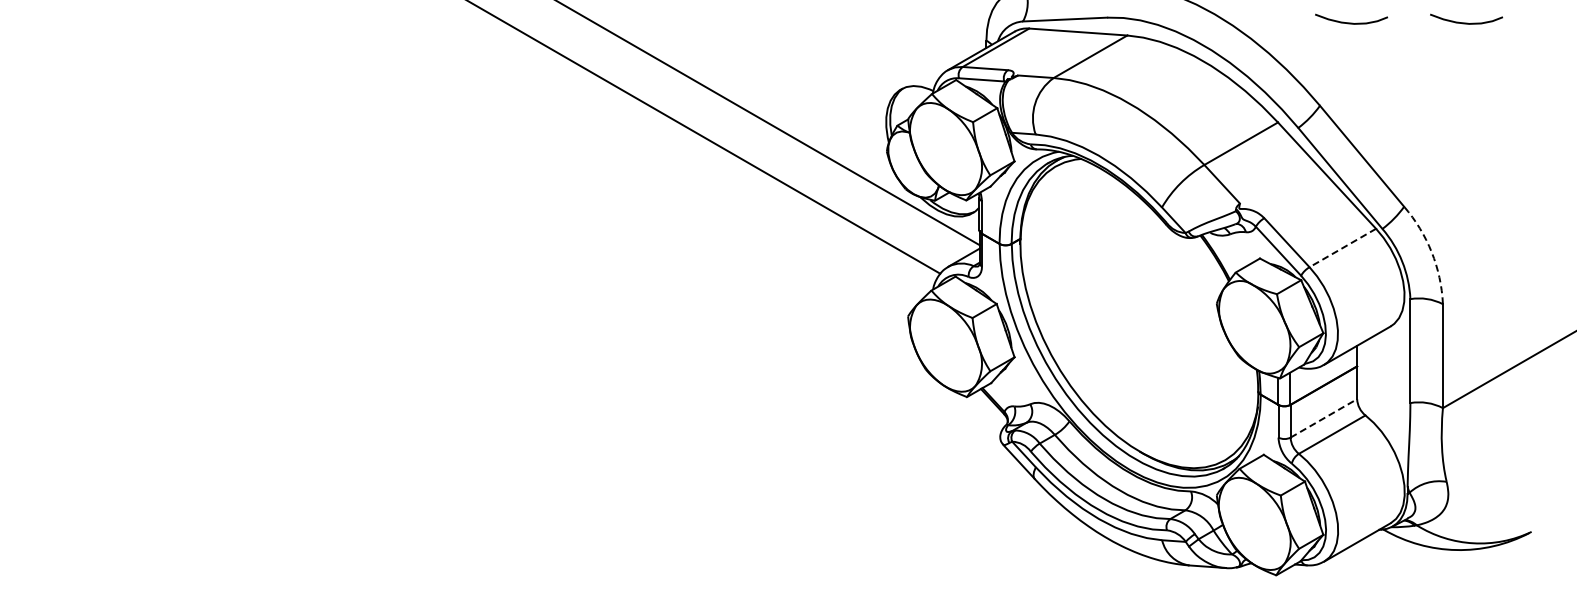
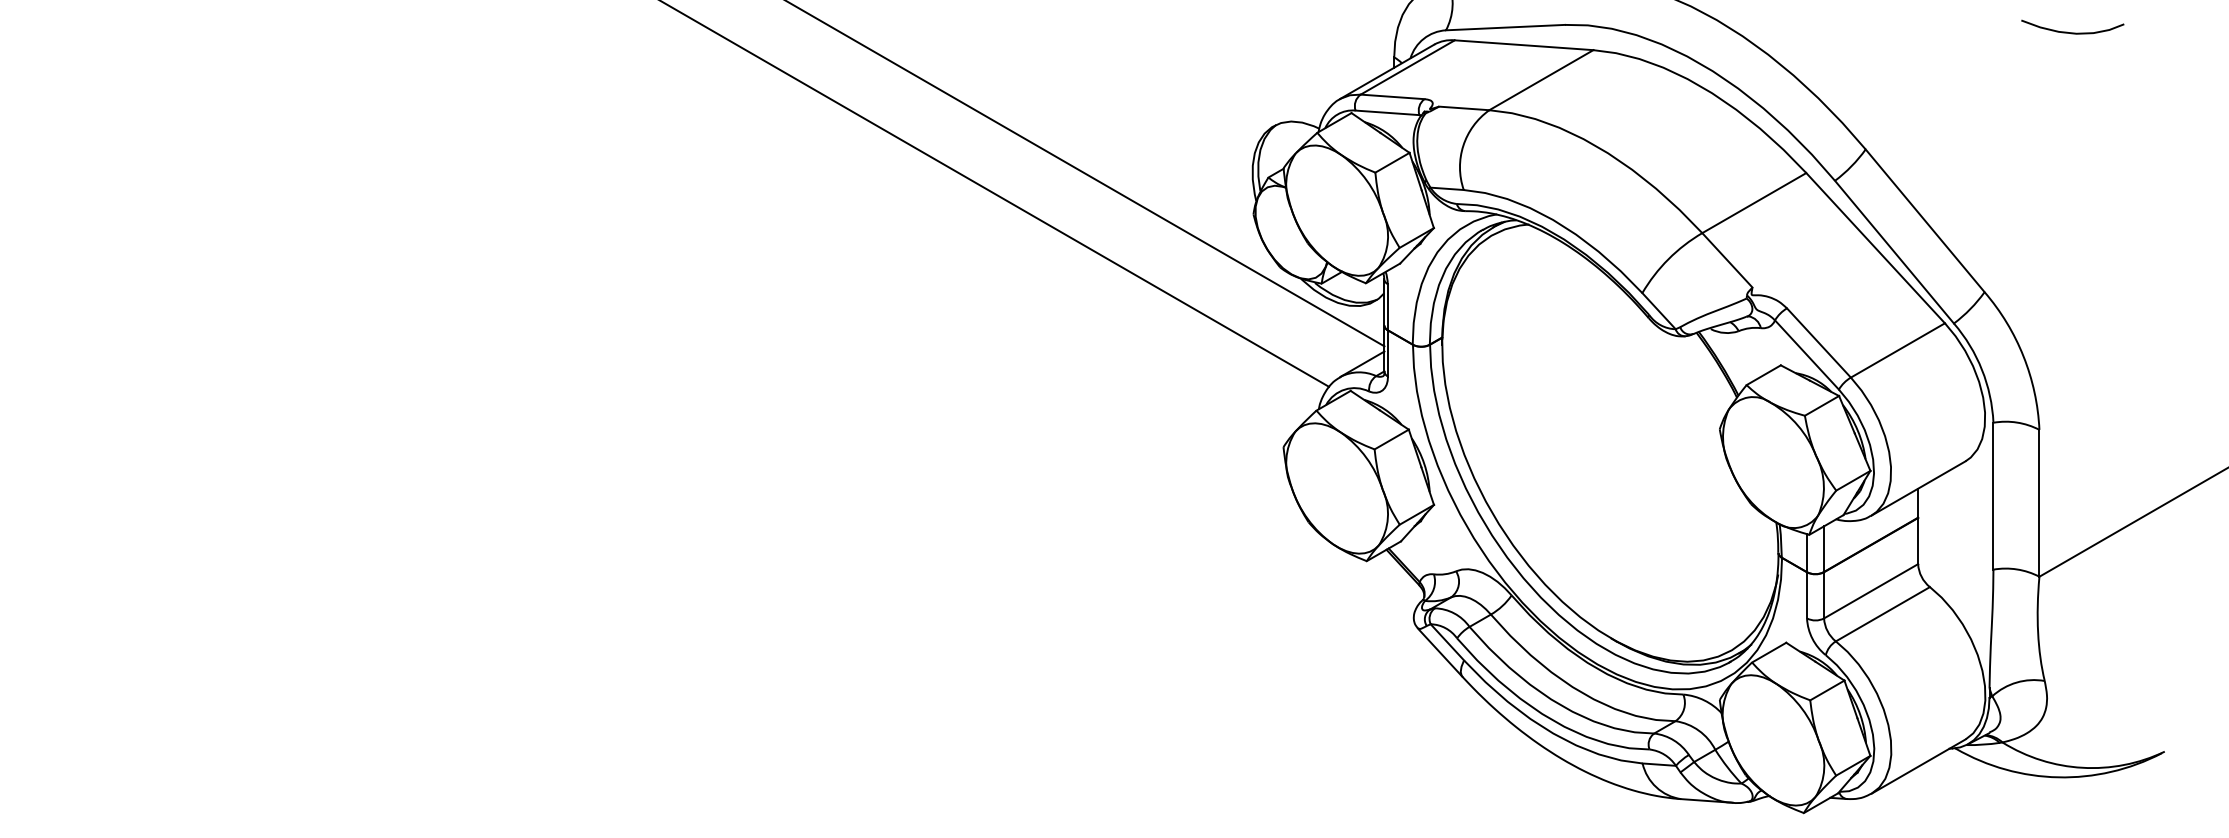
curve: (1351, 22) -> (1910, 31), removed
line: (1342, 248) -> (1897, 351), dashed -> solid
arc: (1431, 252) -> (2023, 356), dashed -> solid
line: (1324, 418) -> (1872, 591), dashed -> solid

